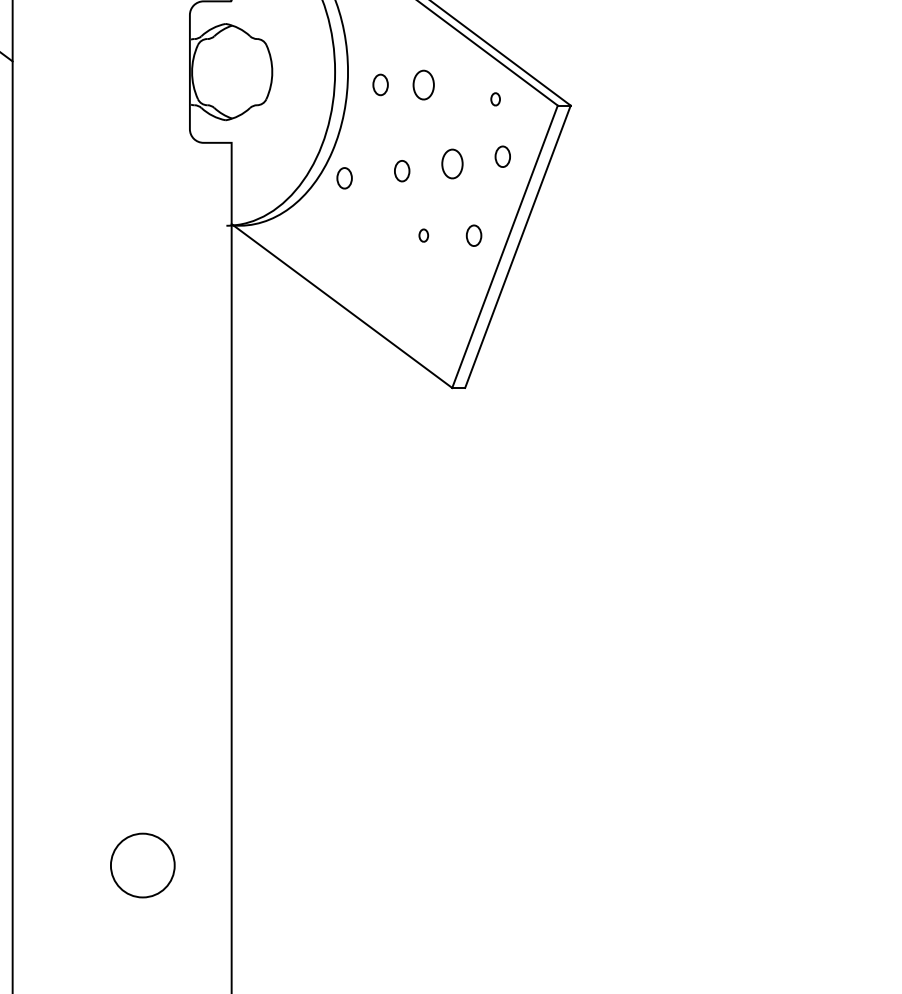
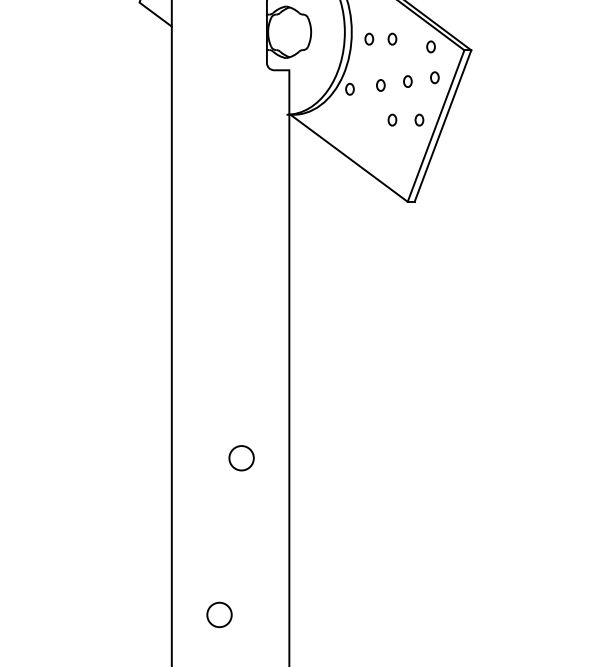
part: (423, 83) -> (392, 38), size x0.71
part: (494, 98) -> (430, 46), size x1.67
part: (451, 163) -> (407, 81), size x0.71
part: (423, 234) -> (392, 119), size x1.67
circle: (142, 866) -> (241, 458), size x0.71

